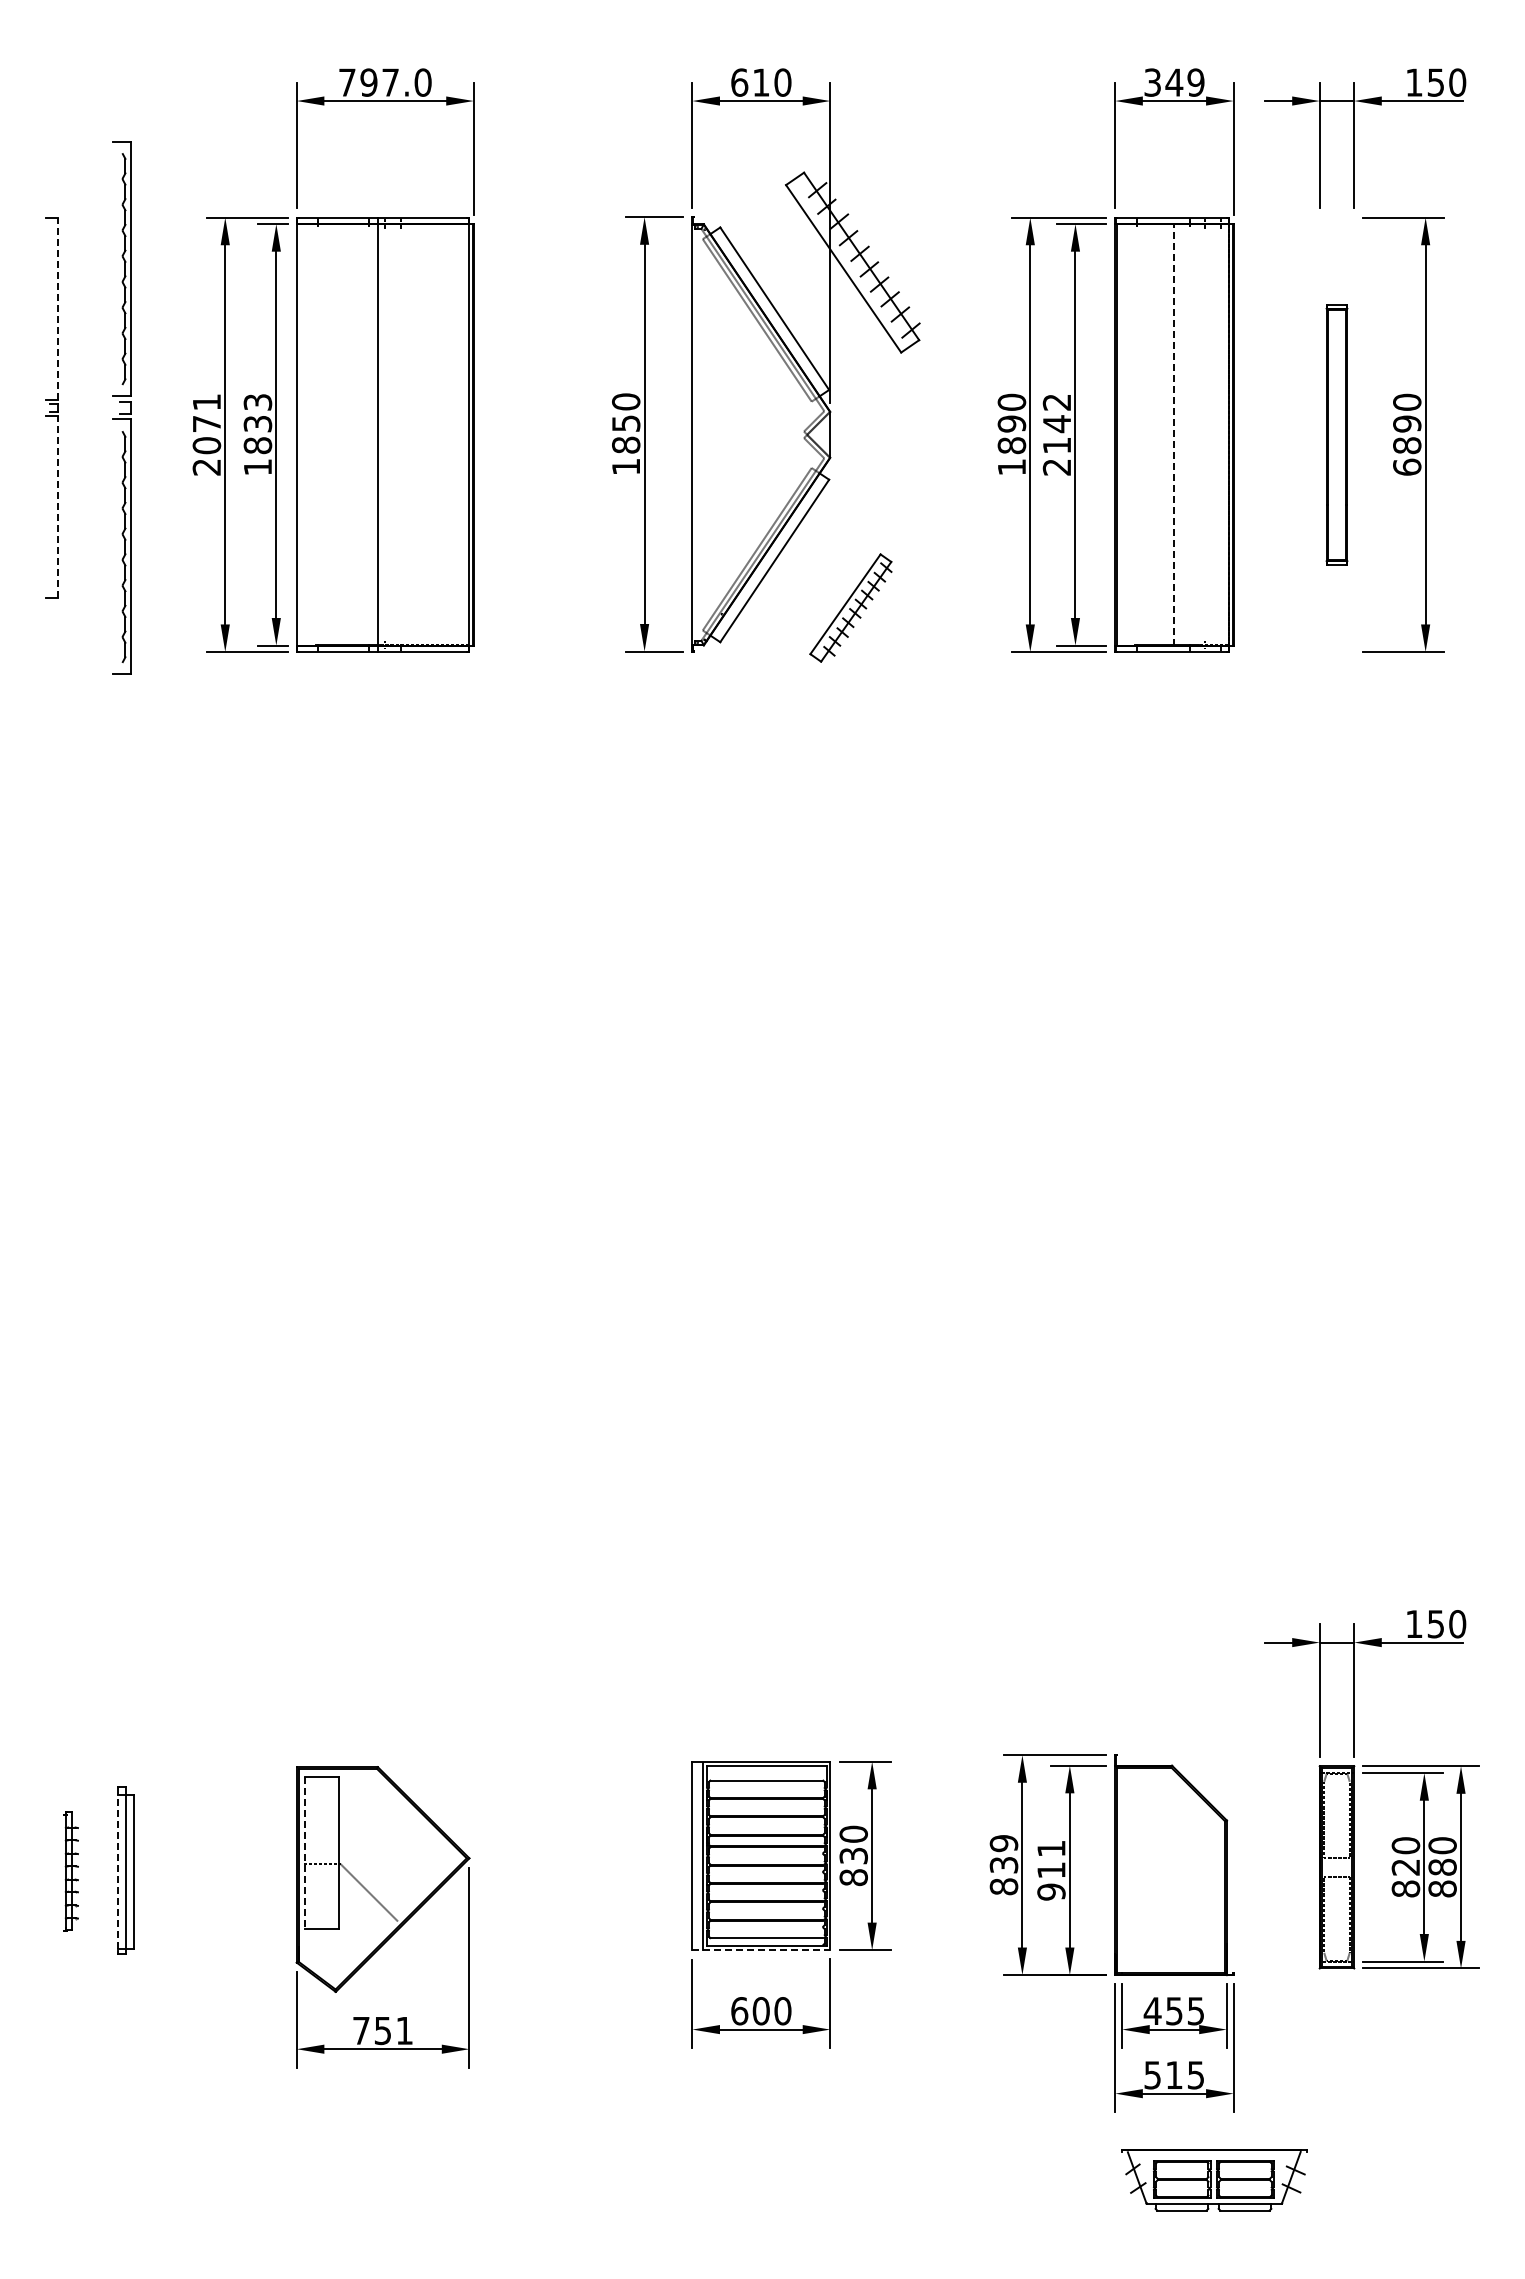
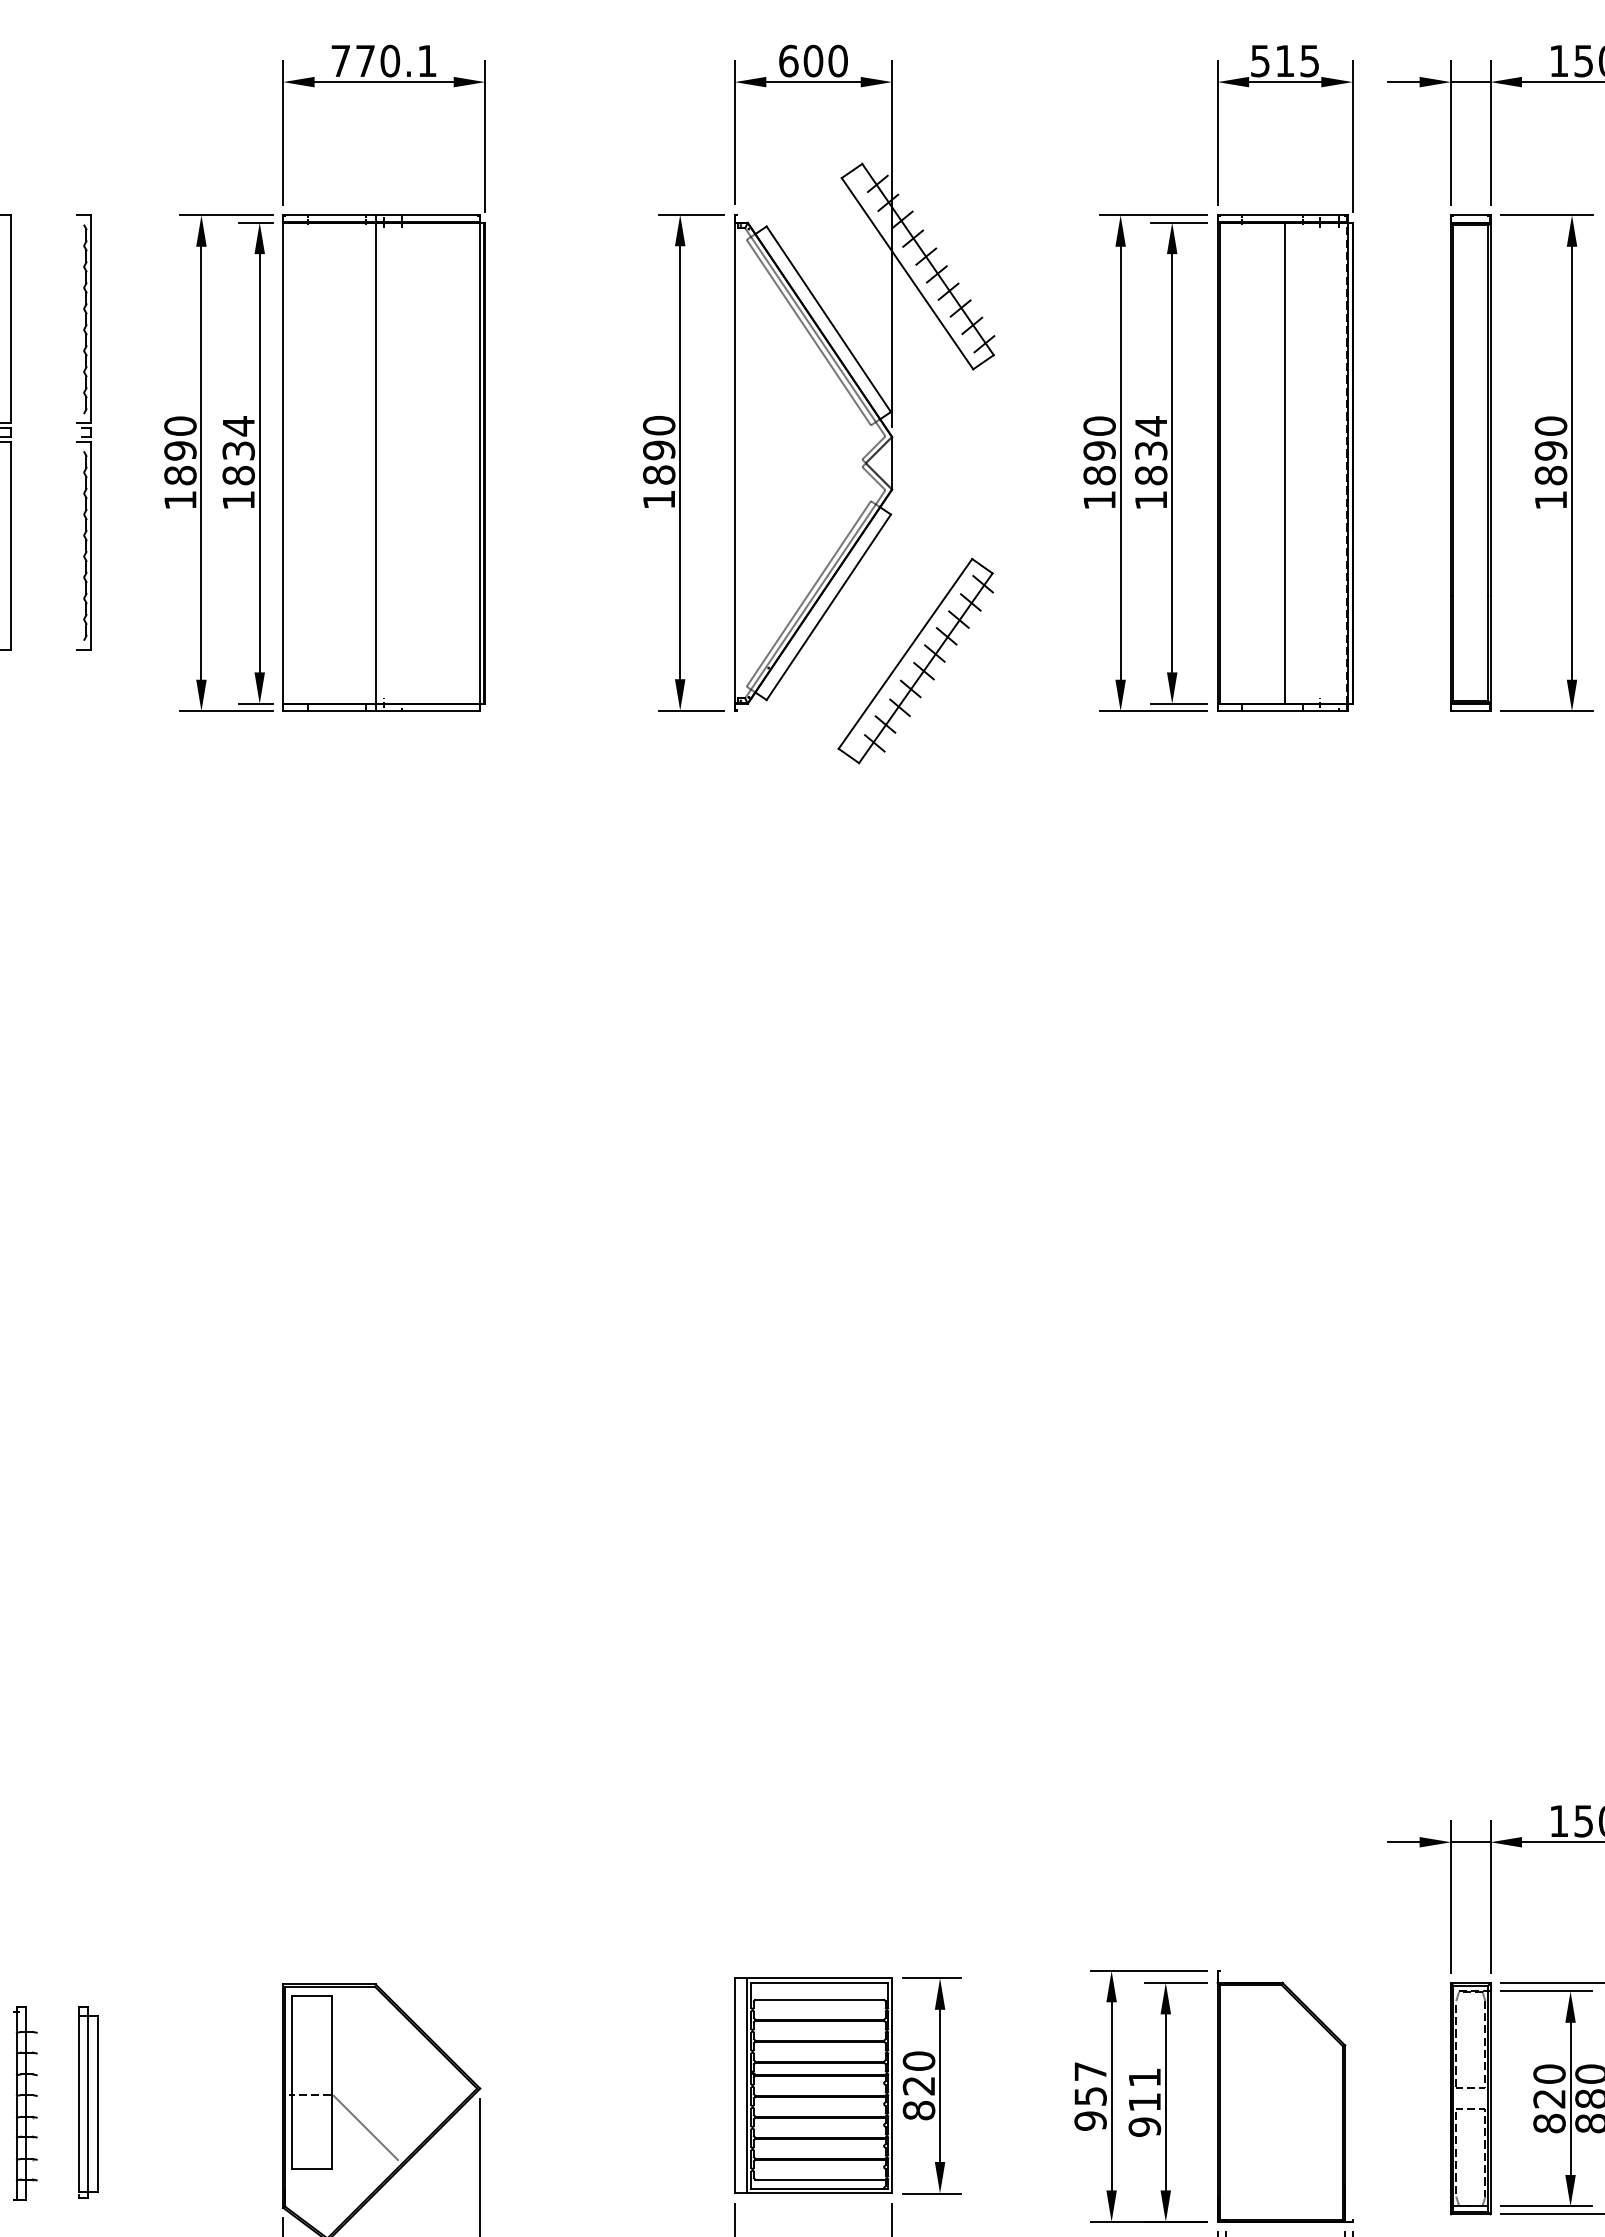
text: (395, 82) -> (395, 60), 797.0 -> 770.1
text: (760, 82) -> (812, 60), 610 -> 600
text: (1174, 82) -> (1285, 60), 349 -> 515
line: (58, 308) -> (11, 319), dashed -> solid
text: (257, 402) -> (238, 426), 1833 -> 1834
part: (122, 407) -> (84, 432), size x0.71
text: (626, 423) -> (659, 450), 1850 -> 1890
text: (206, 434) -> (180, 462), 2071 -> 1890
text: (1056, 434) -> (1150, 462), 2142 -> 1834
line: (1174, 434) -> (1285, 462), dashed -> solid
part: (1336, 434) -> (1470, 462), size x1.67
text: (1407, 466) -> (1551, 499), 6890 -> 1890
line: (58, 506) -> (11, 545), dashed -> solid
part: (850, 607) -> (915, 660), size x1.67
line: (304, 1853) -> (291, 2083), dashed -> solid
text: (853, 1855) -> (918, 2085), 830 -> 820
text: (1003, 1865) -> (1090, 2096), 839 -> 957
part: (70, 1871) -> (24, 2103), size x1.43
line: (117, 1871) -> (78, 2103), dashed -> solid
line: (761, 1950) -> (813, 2193), dashed -> solid

